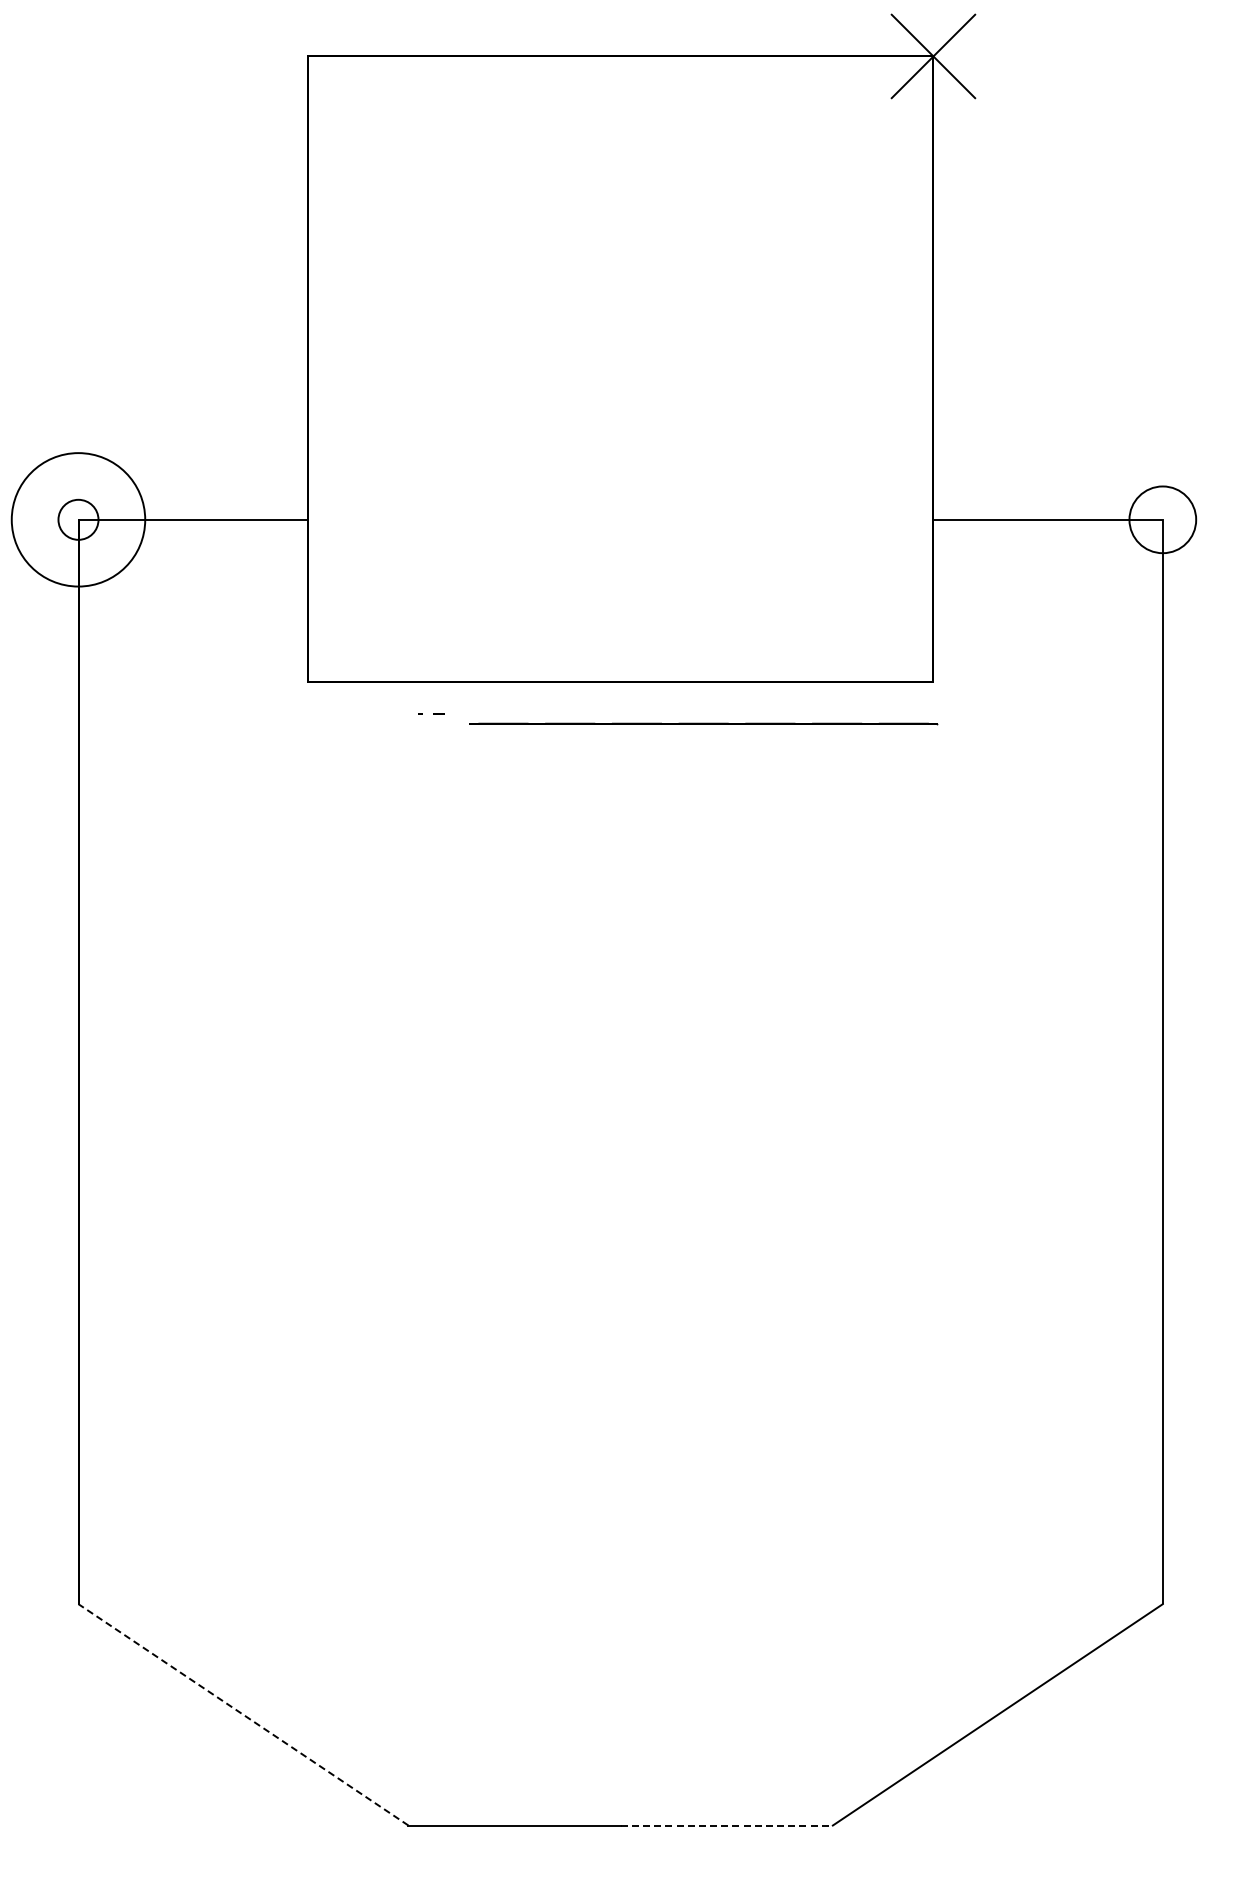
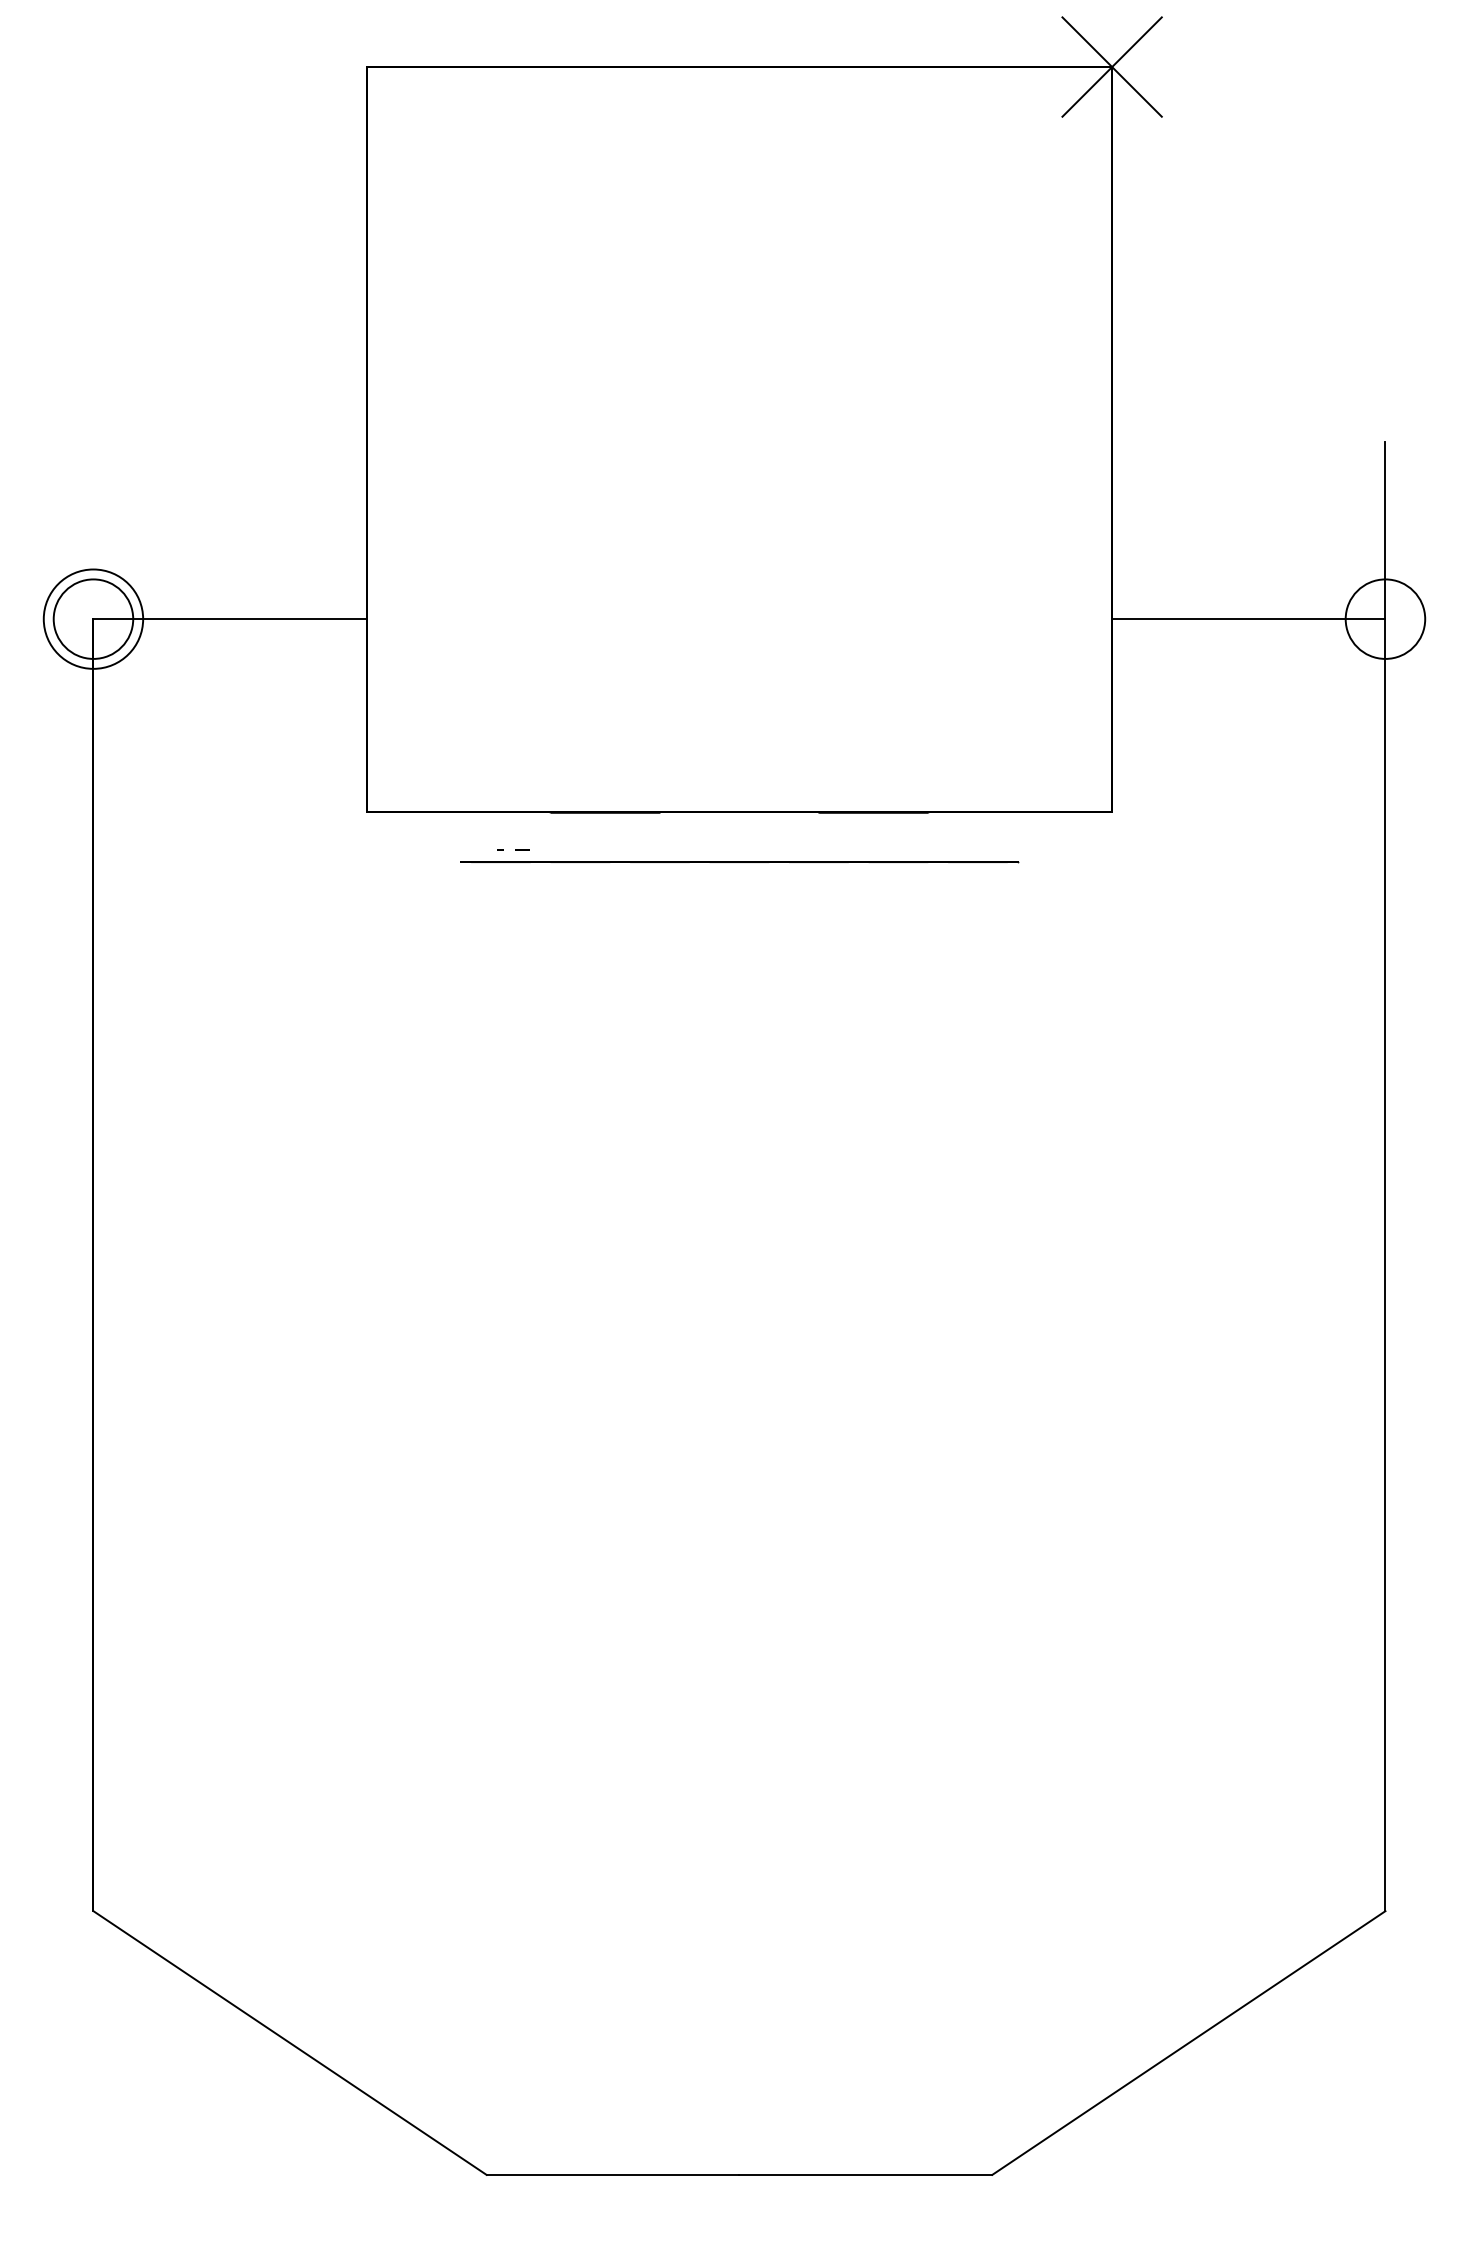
line: (1162, 444) -> (1385, 529), added
circle: (78, 519) -> (93, 618), size x0.62
circle: (78, 519) -> (93, 618), size x1.67
line: (703, 723) -> (739, 861), moved
line: (243, 1714) -> (290, 2042), dashed -> solid
line: (727, 1825) -> (866, 2174), dashed -> solid

